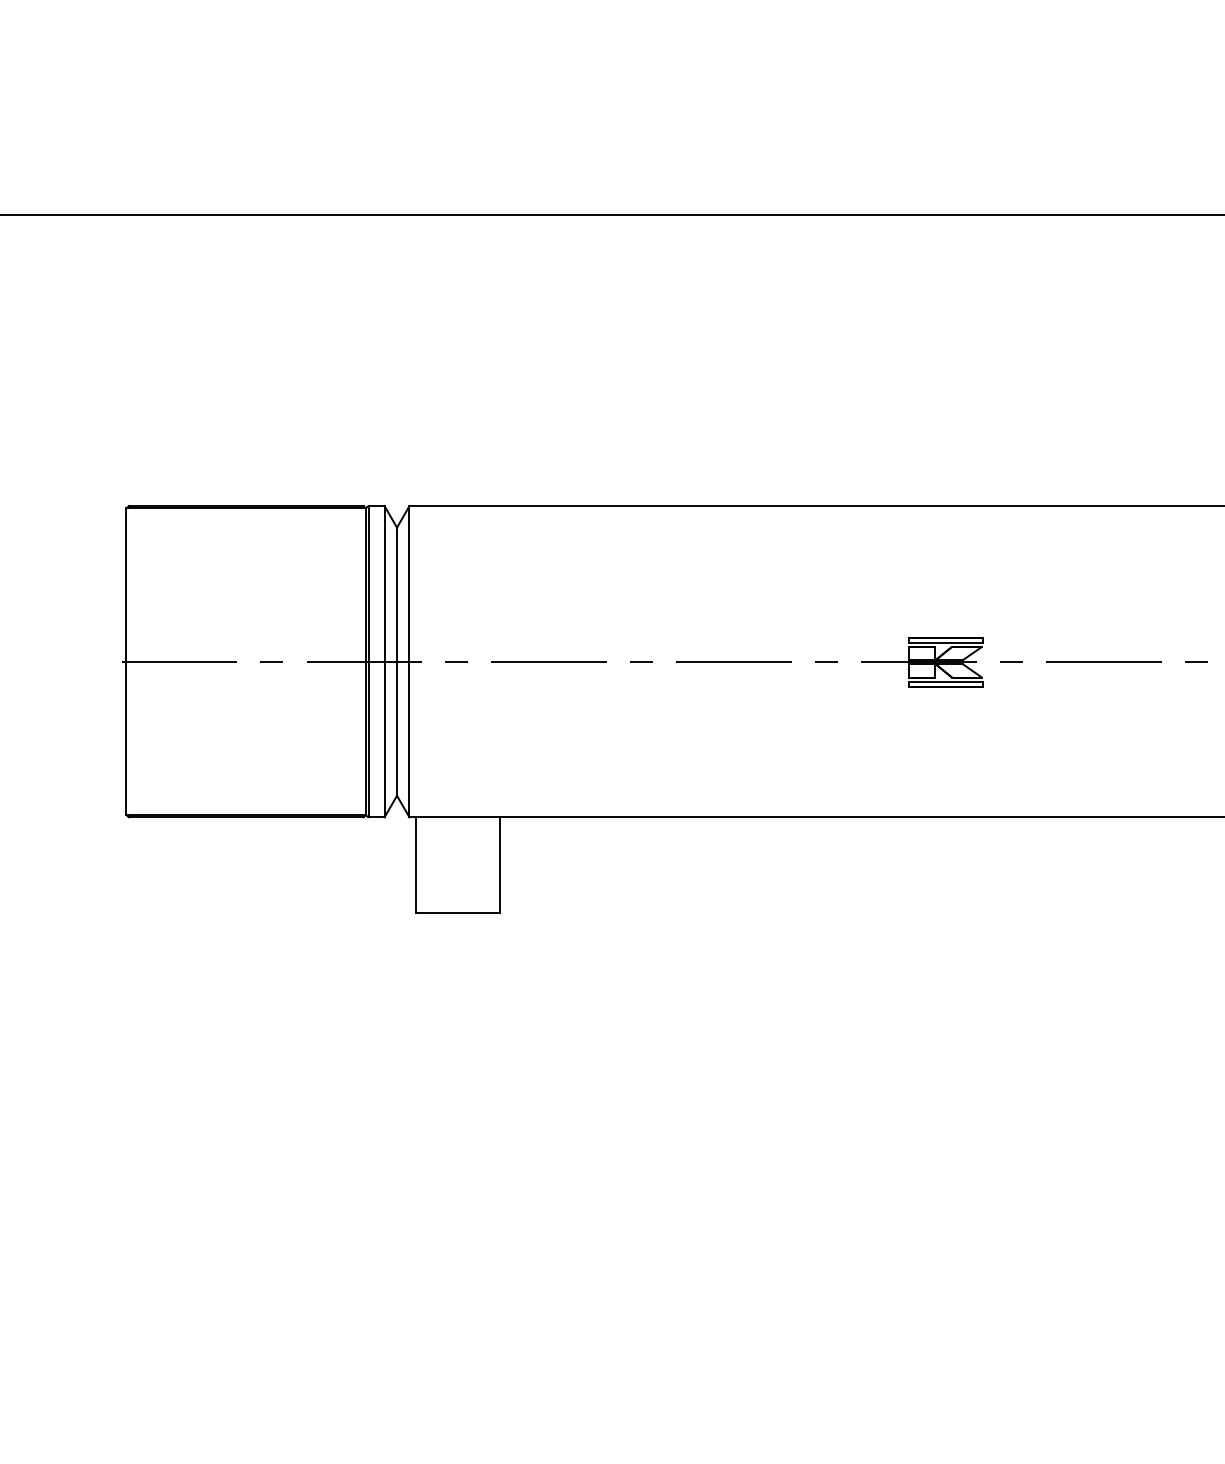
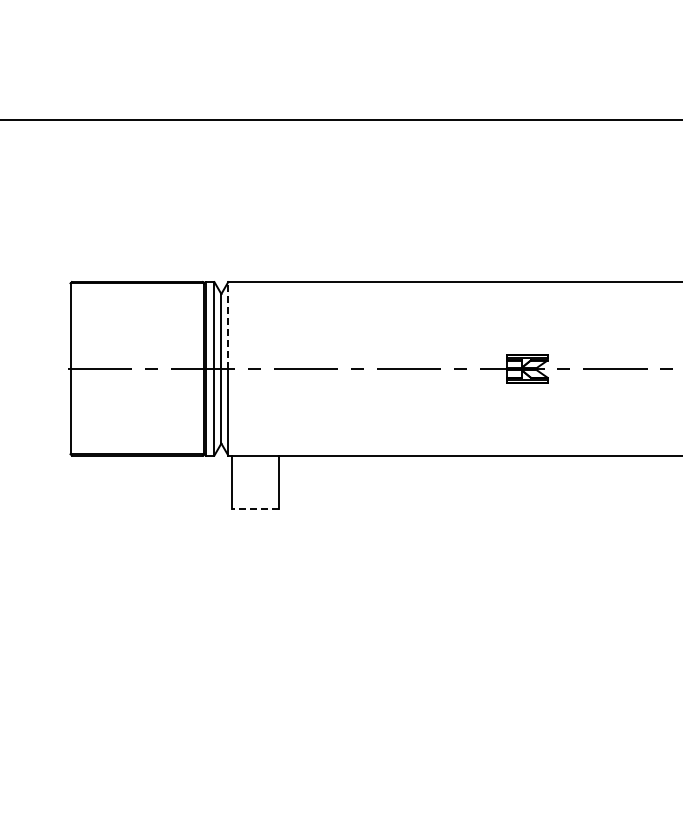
line: (409, 582) -> (228, 324), solid -> dashed
line: (456, 912) -> (254, 508), solid -> dashed

